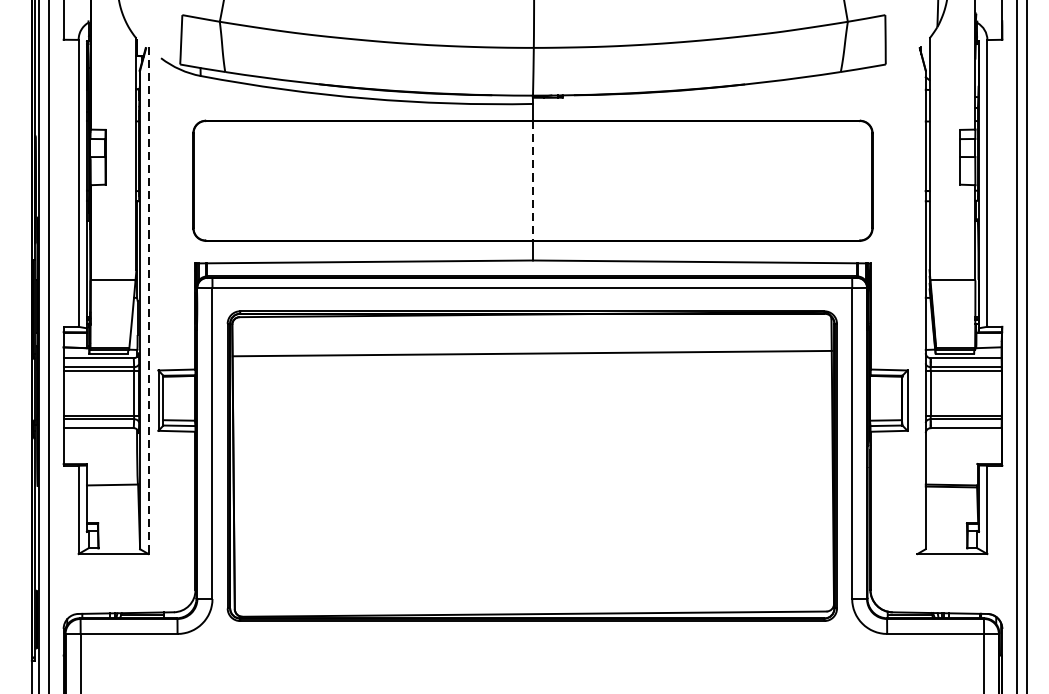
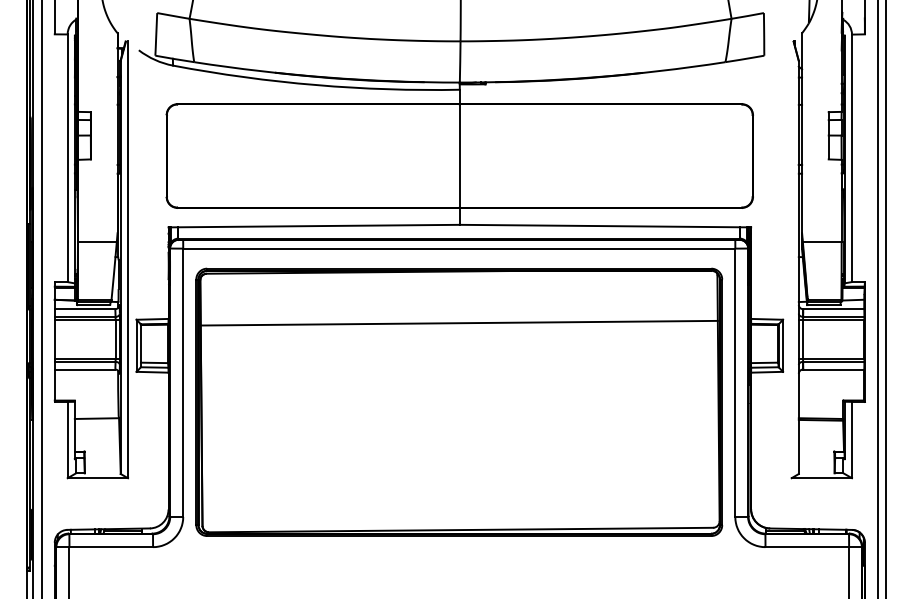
line: (532, 181) -> (459, 156), dashed -> solid
line: (149, 300) -> (128, 259), dashed -> solid
line: (531, 352) -> (458, 322), moved

